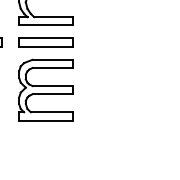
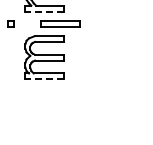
line: (45, 25) -> (44, 11), solid -> dashed
part: (45, 42) -> (60, 23), moved
line: (45, 120) -> (44, 79), solid -> dashed

